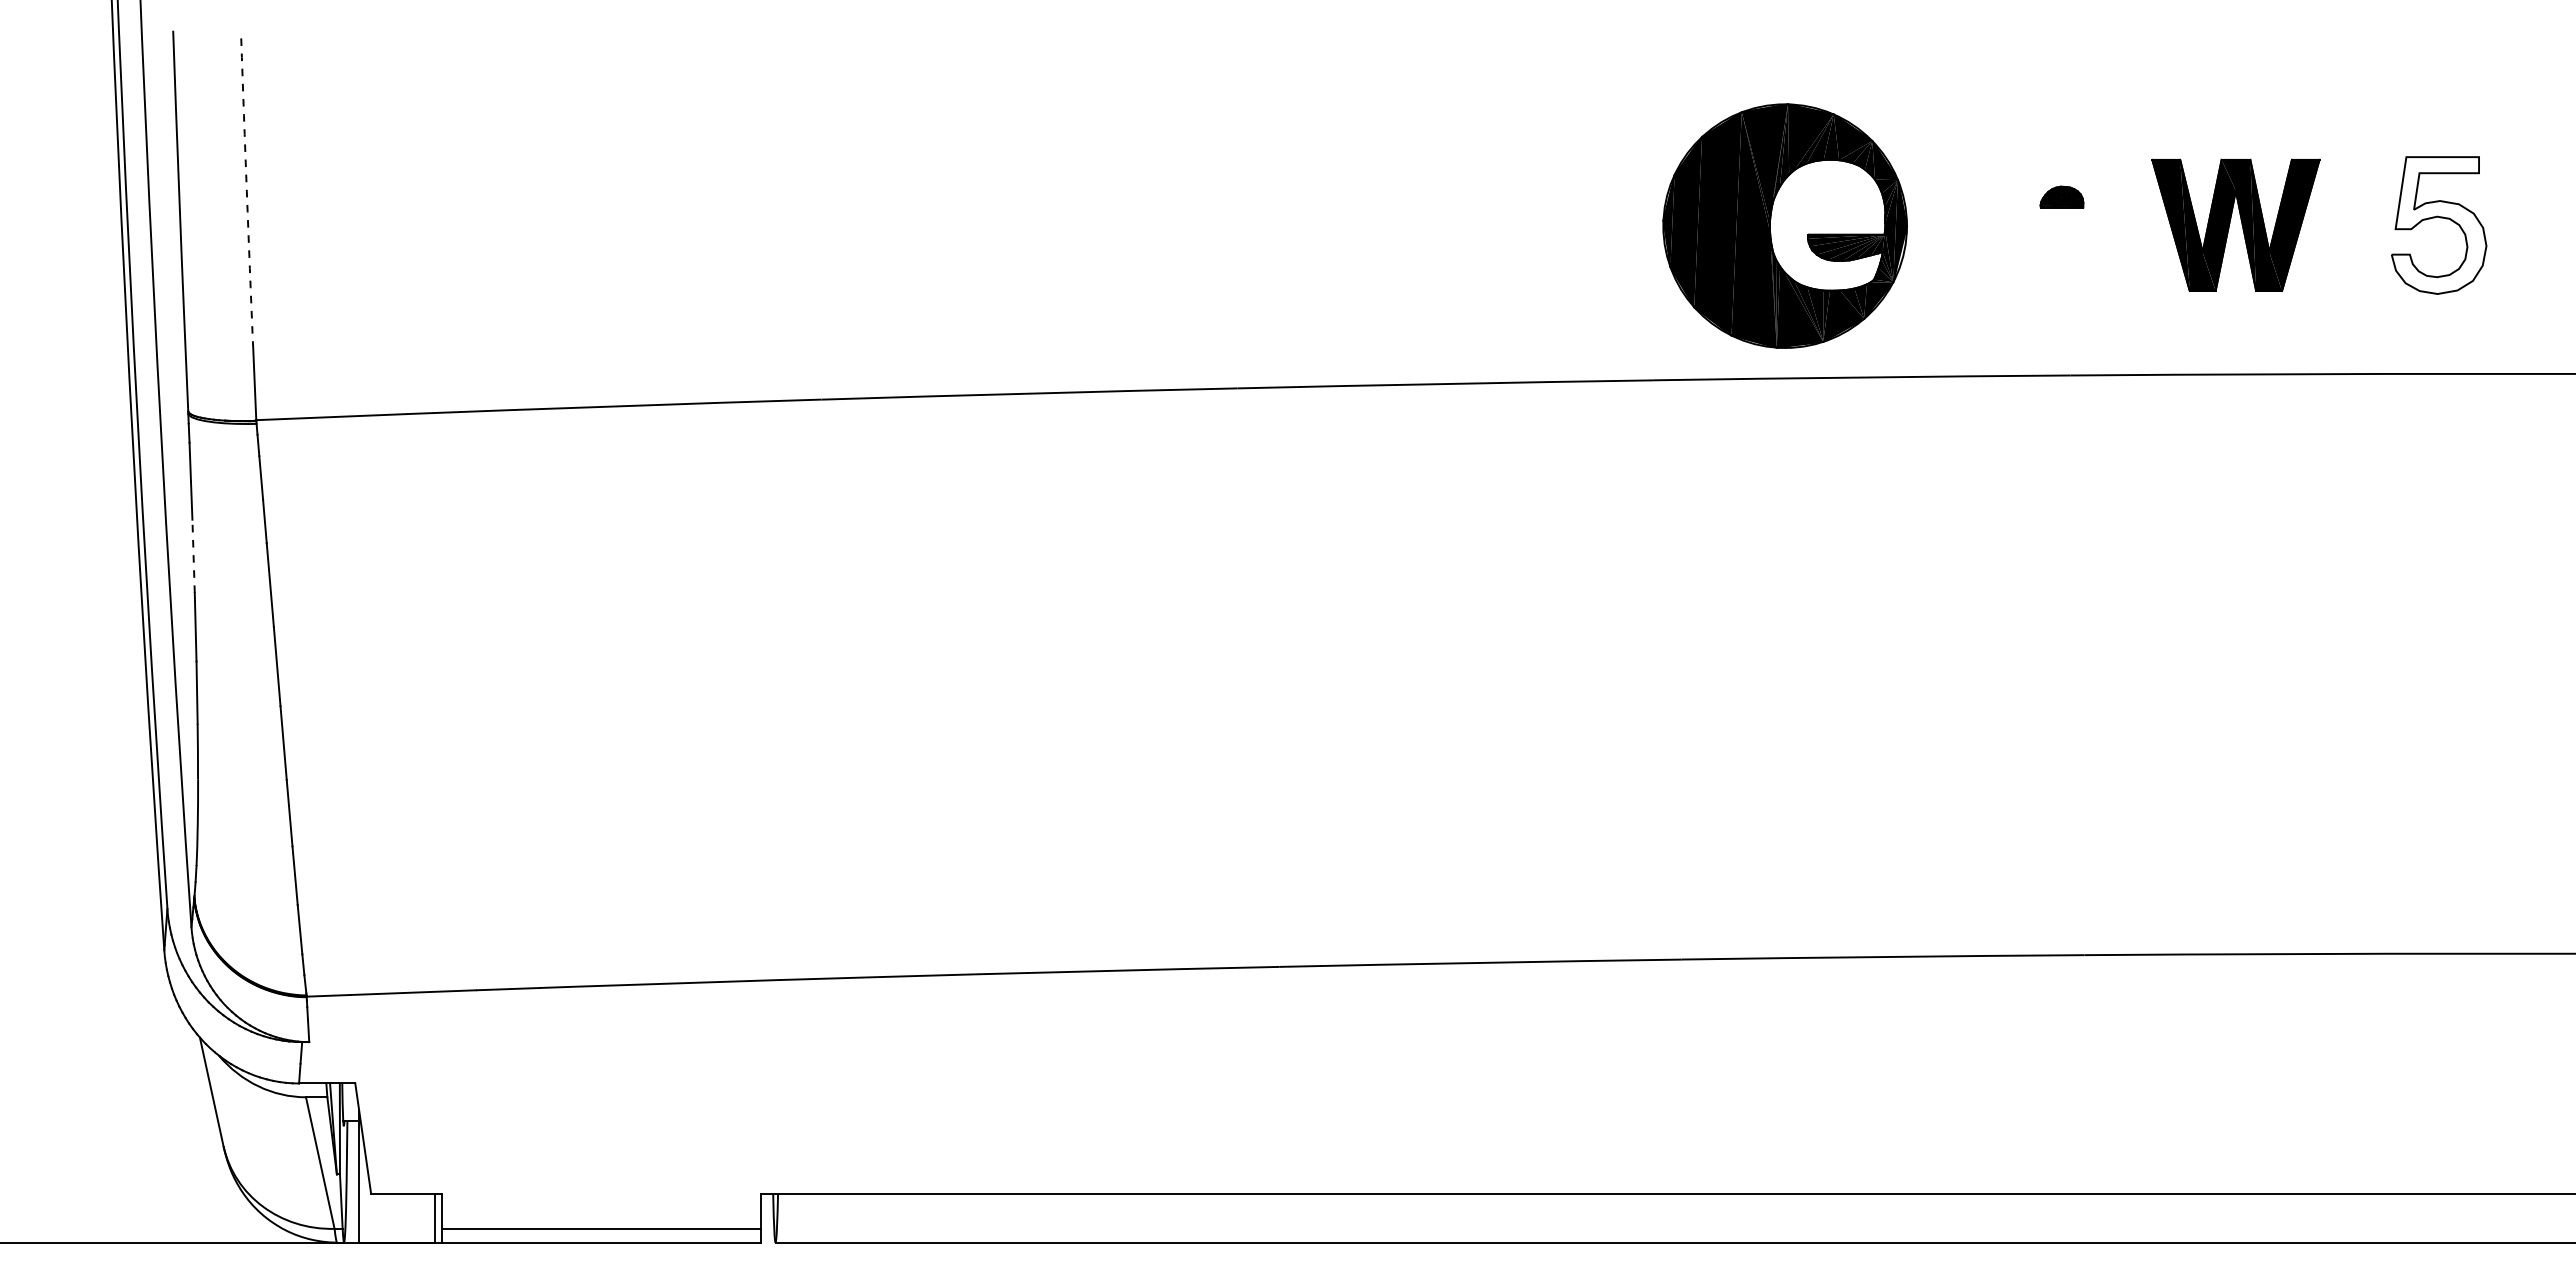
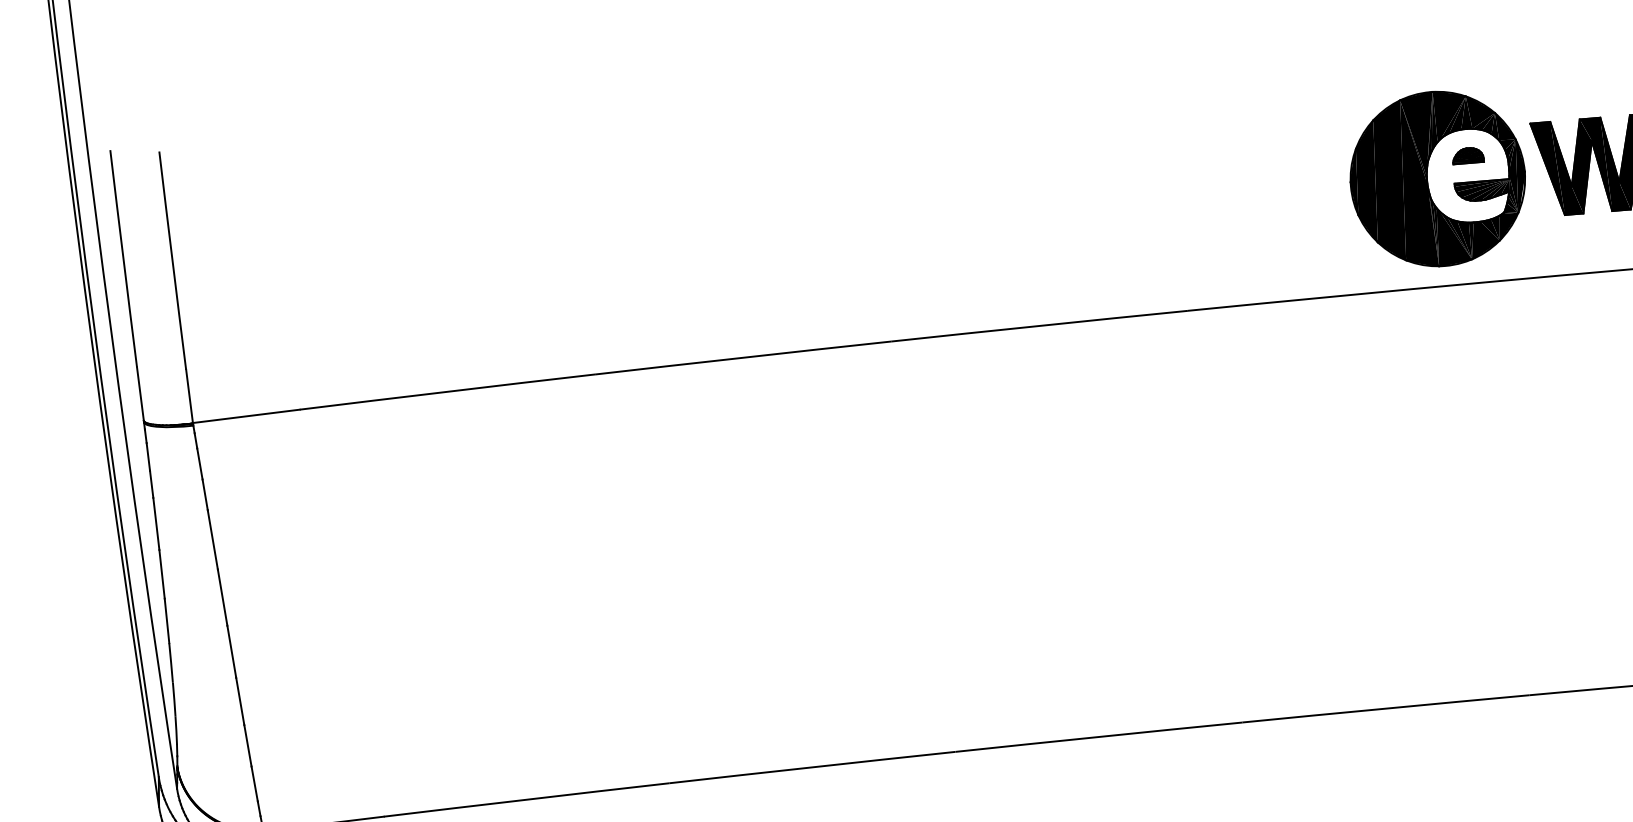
arc: (246, 191) -> (172, 260), dashed -> solid
part: (1784, 225) -> (1437, 178), moved
line: (193, 556) -> (156, 524), dashed -> solid

